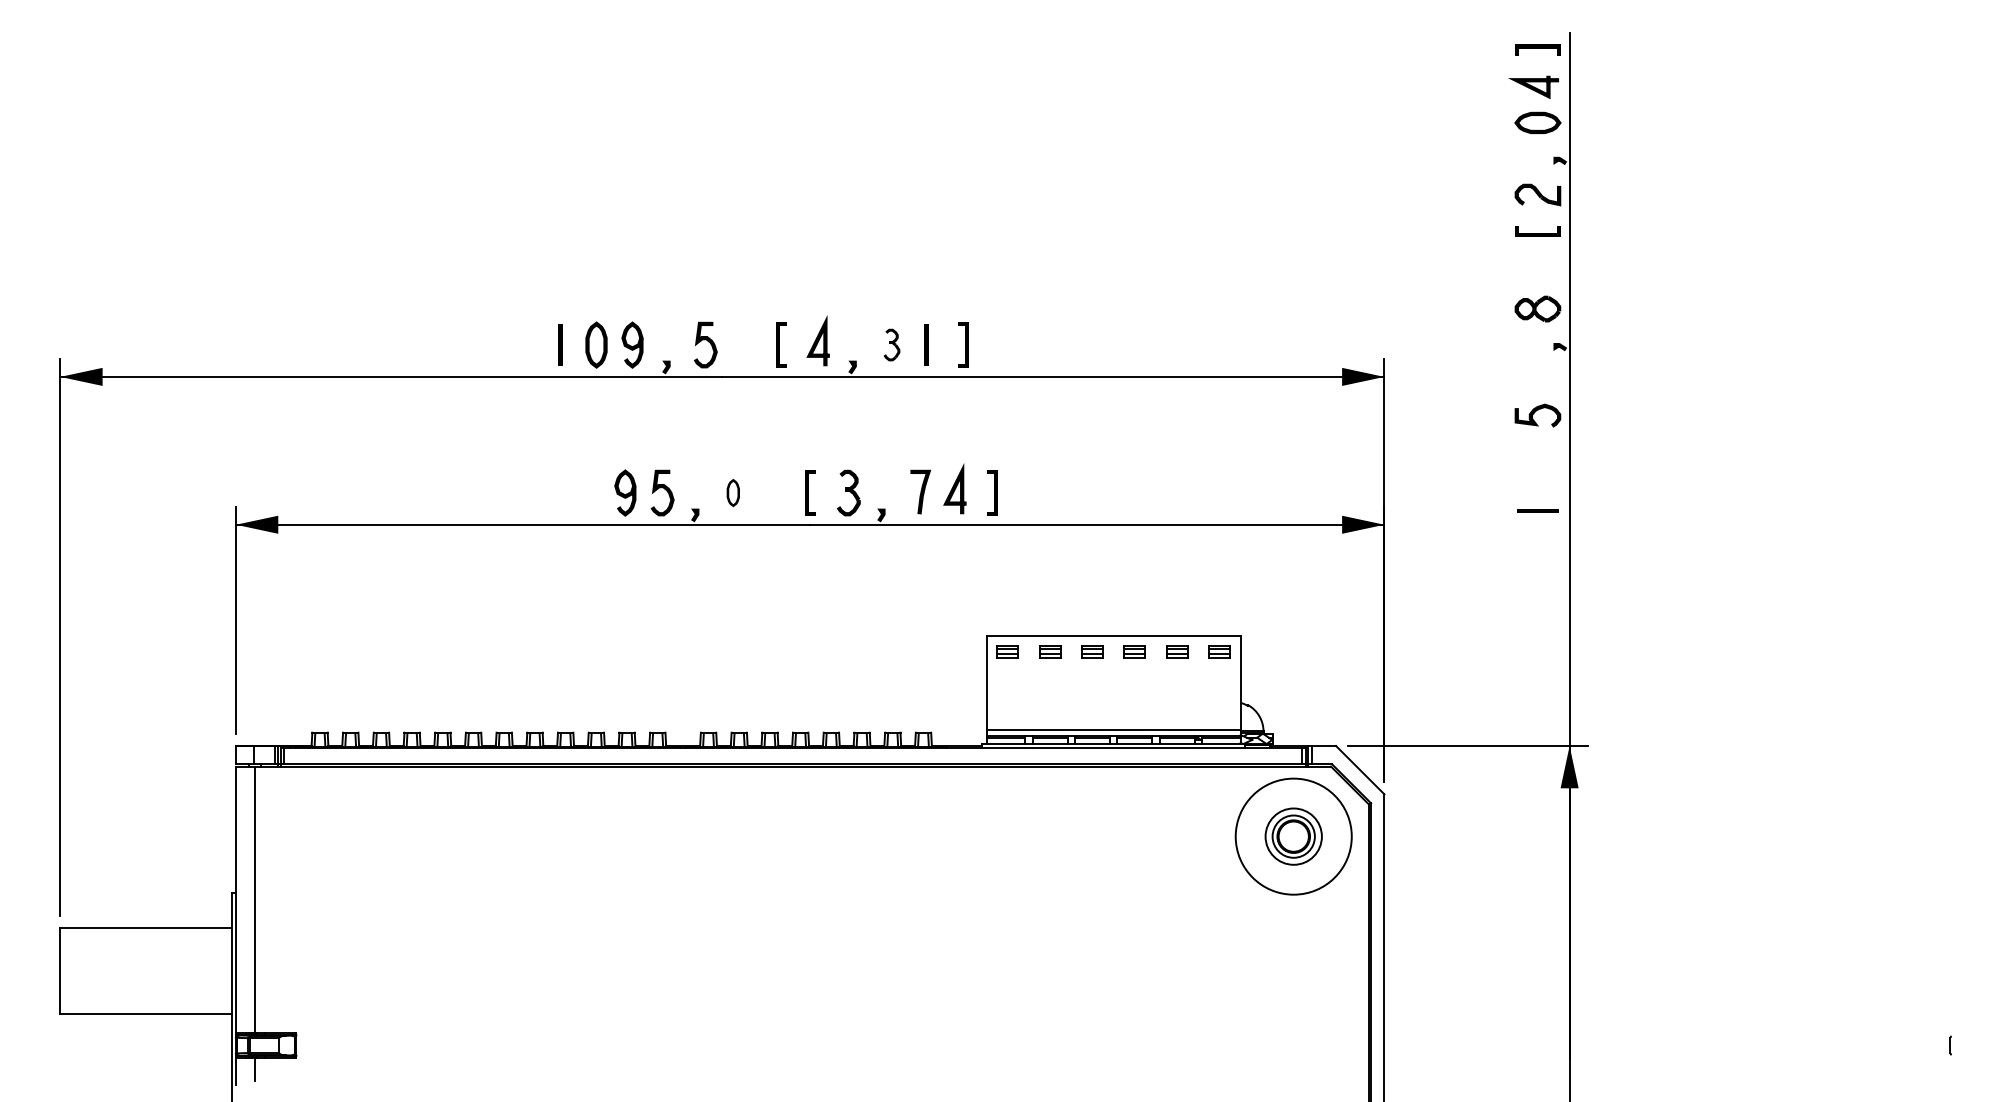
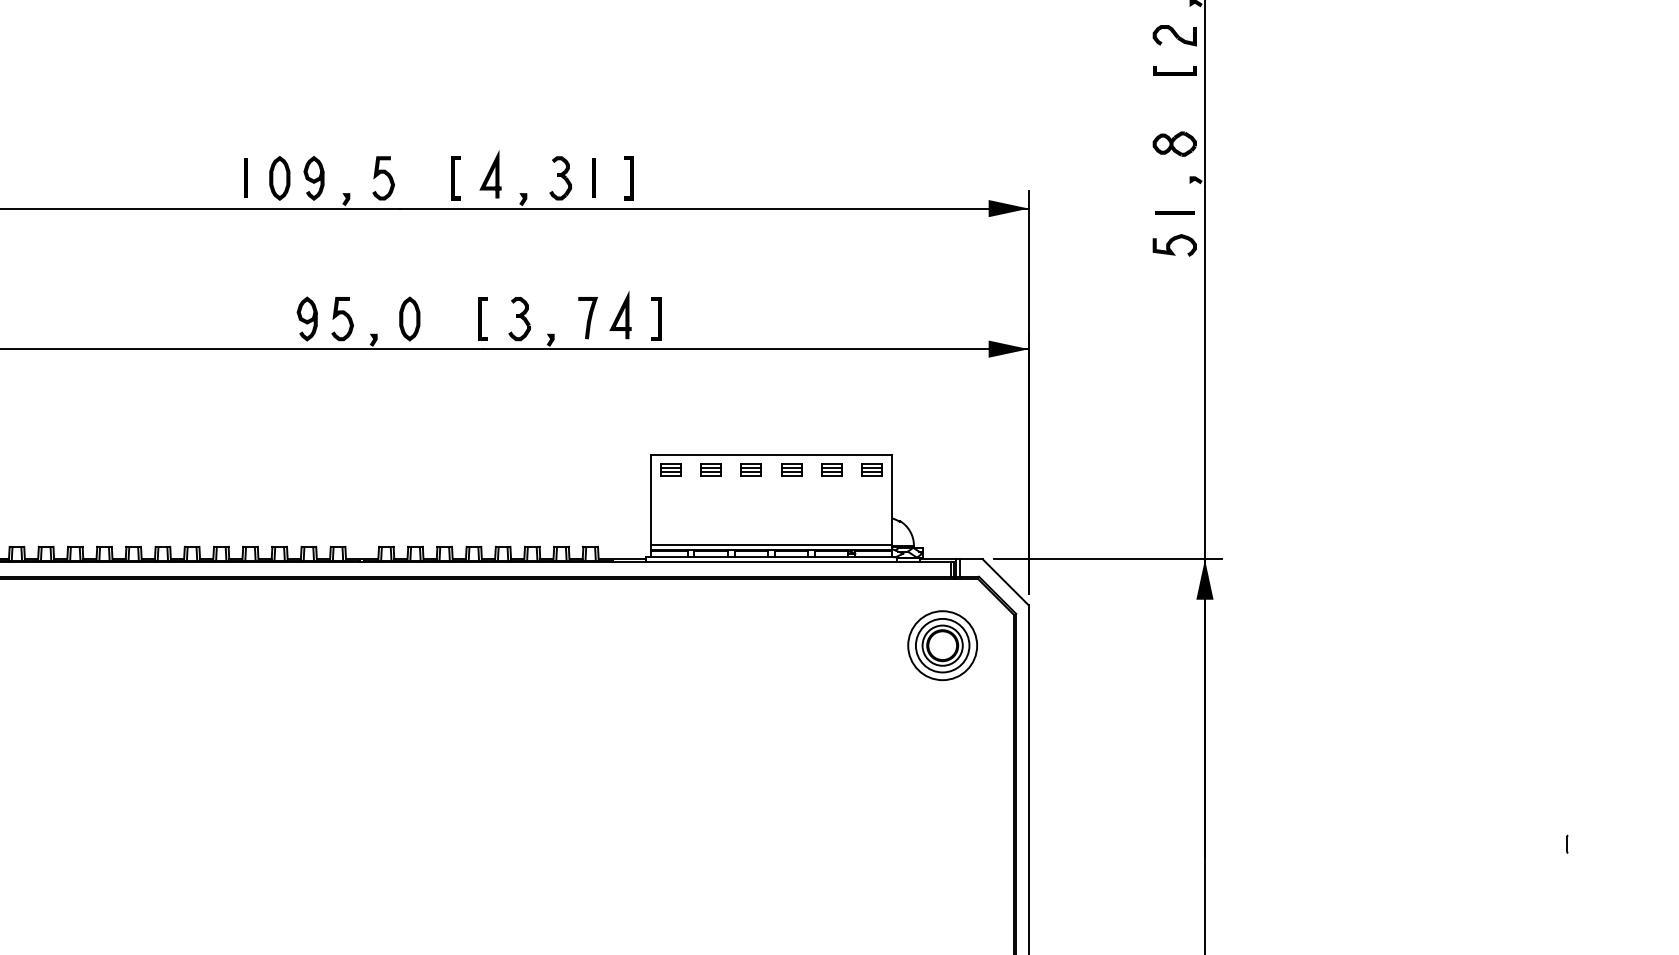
part: (891, 344) -> (560, 177), size x1.43
part: (733, 492) -> (410, 318), size x1.67
line: (1537, 510) -> (1174, 212), moved
circle: (1293, 836) -> (942, 645), size x0.62

